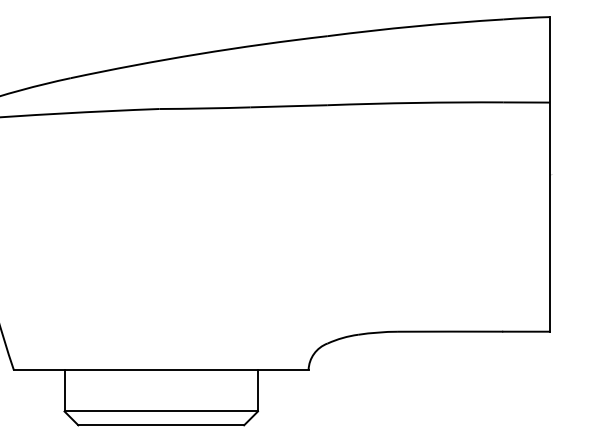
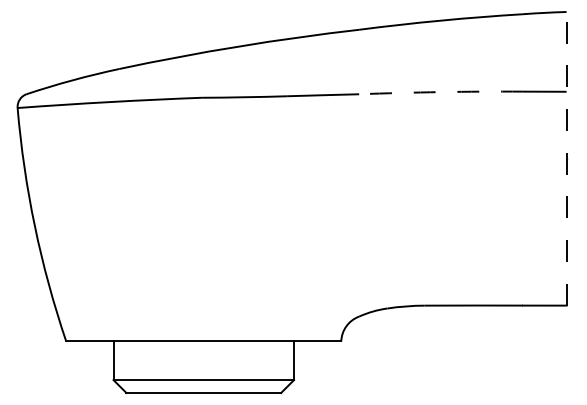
arc: (415, 103) -> (441, 92), solid -> dashed
line: (549, 174) -> (566, 158), solid -> dashed

